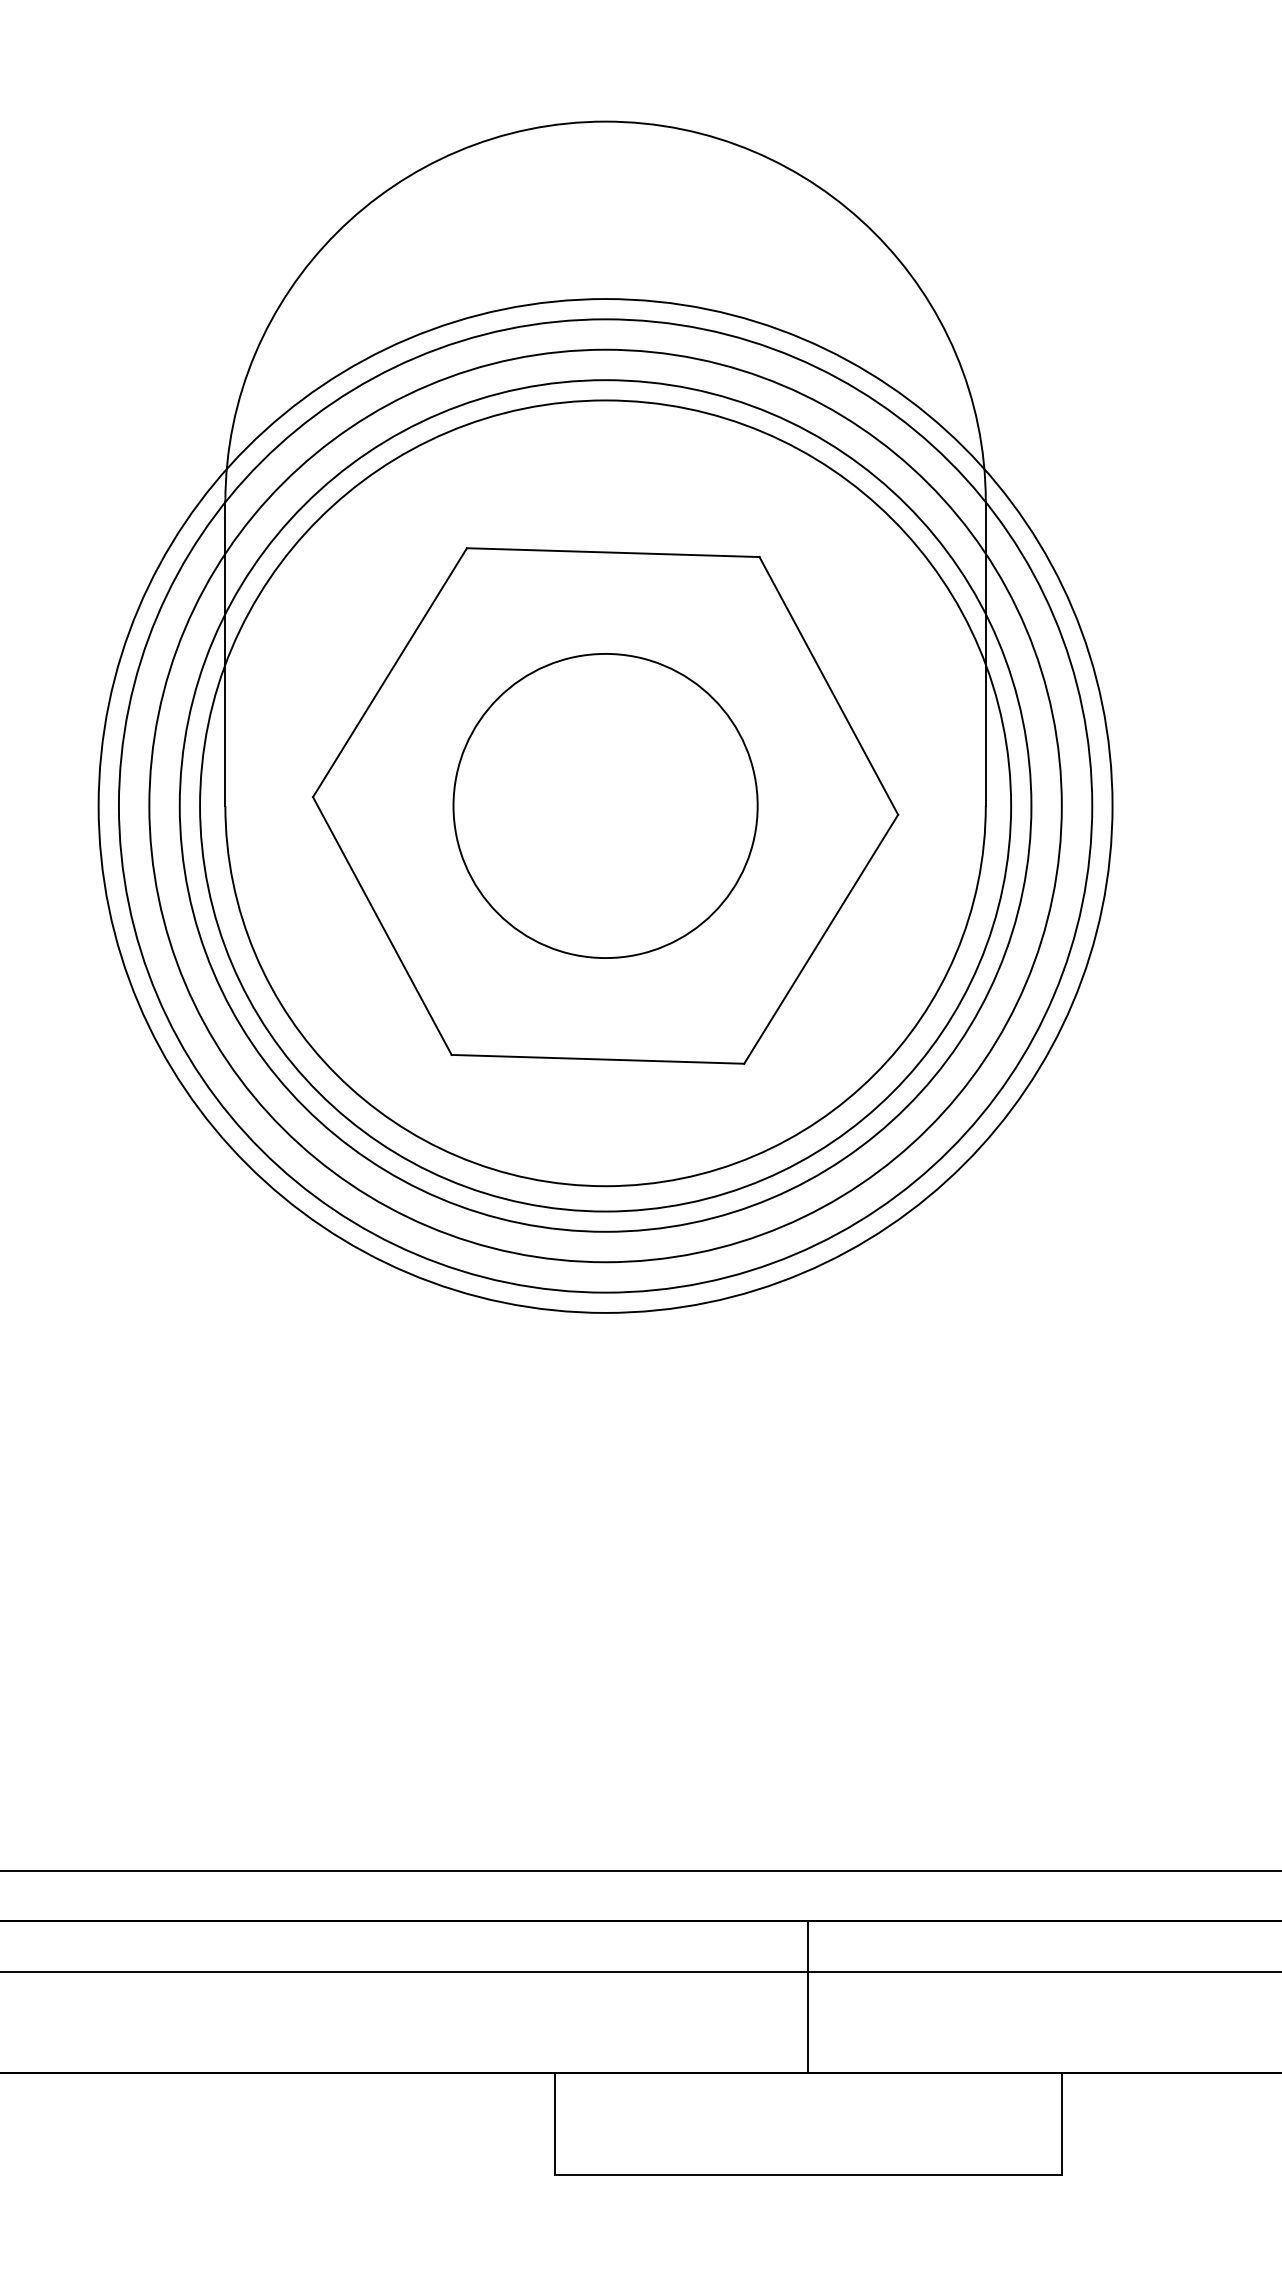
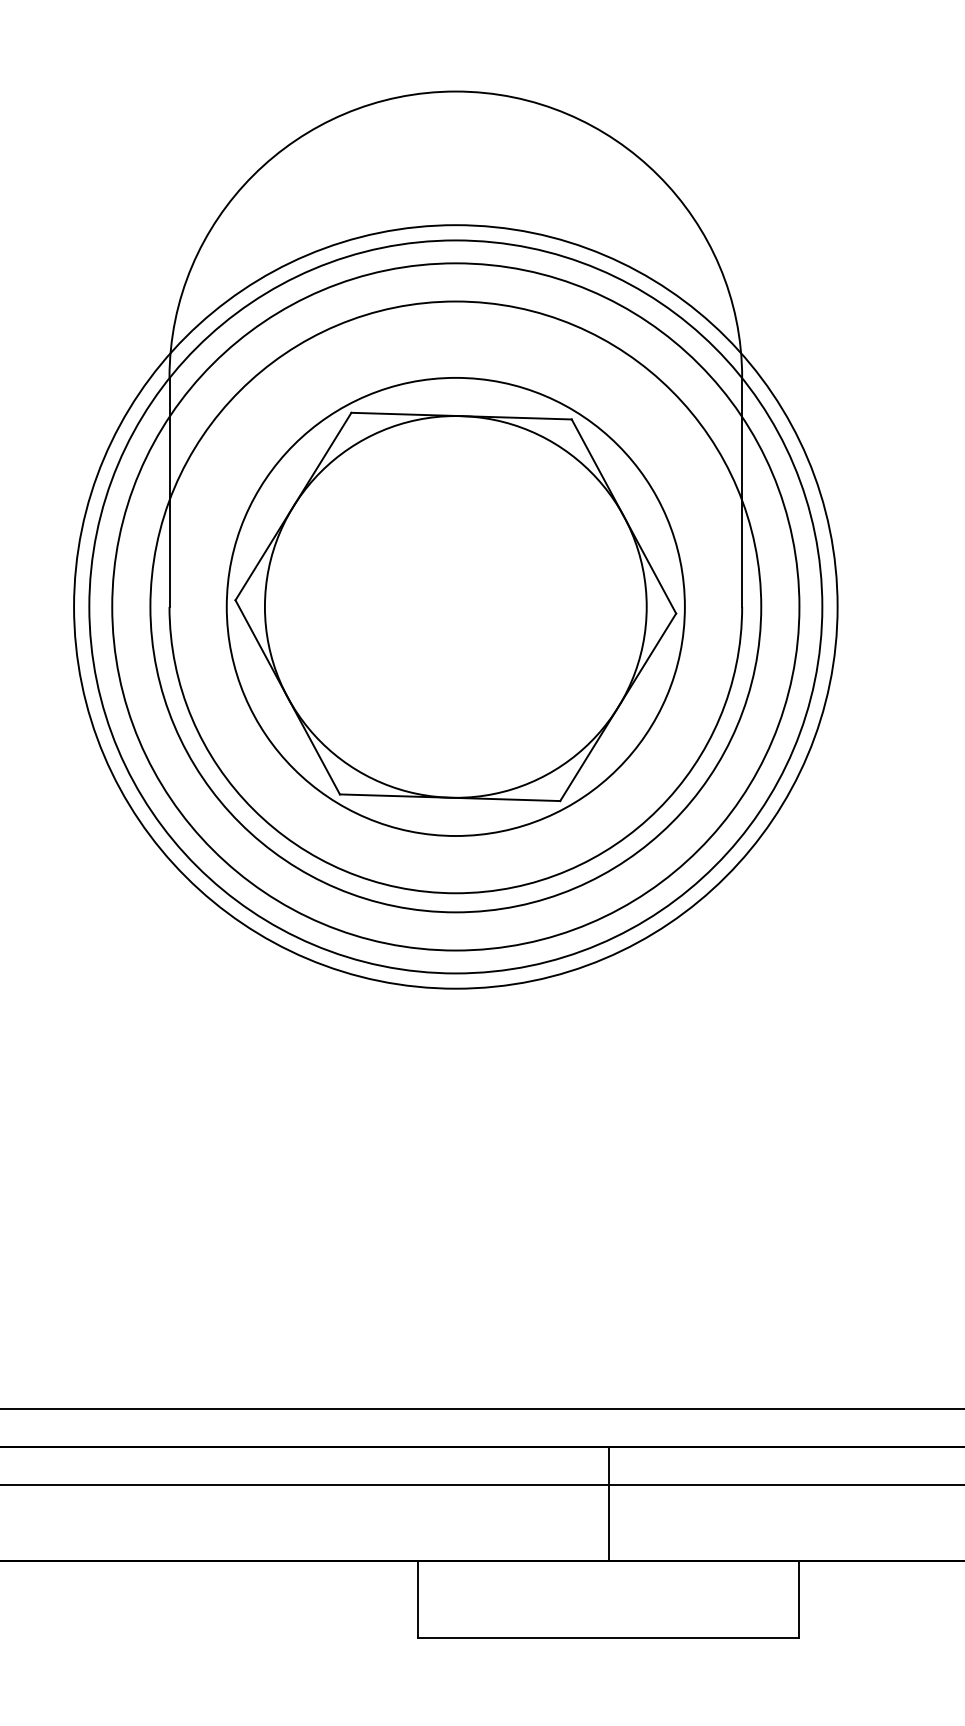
circle: (605, 805) -> (455, 606), size x0.71
circle: (605, 805) -> (455, 606), size x1.67

